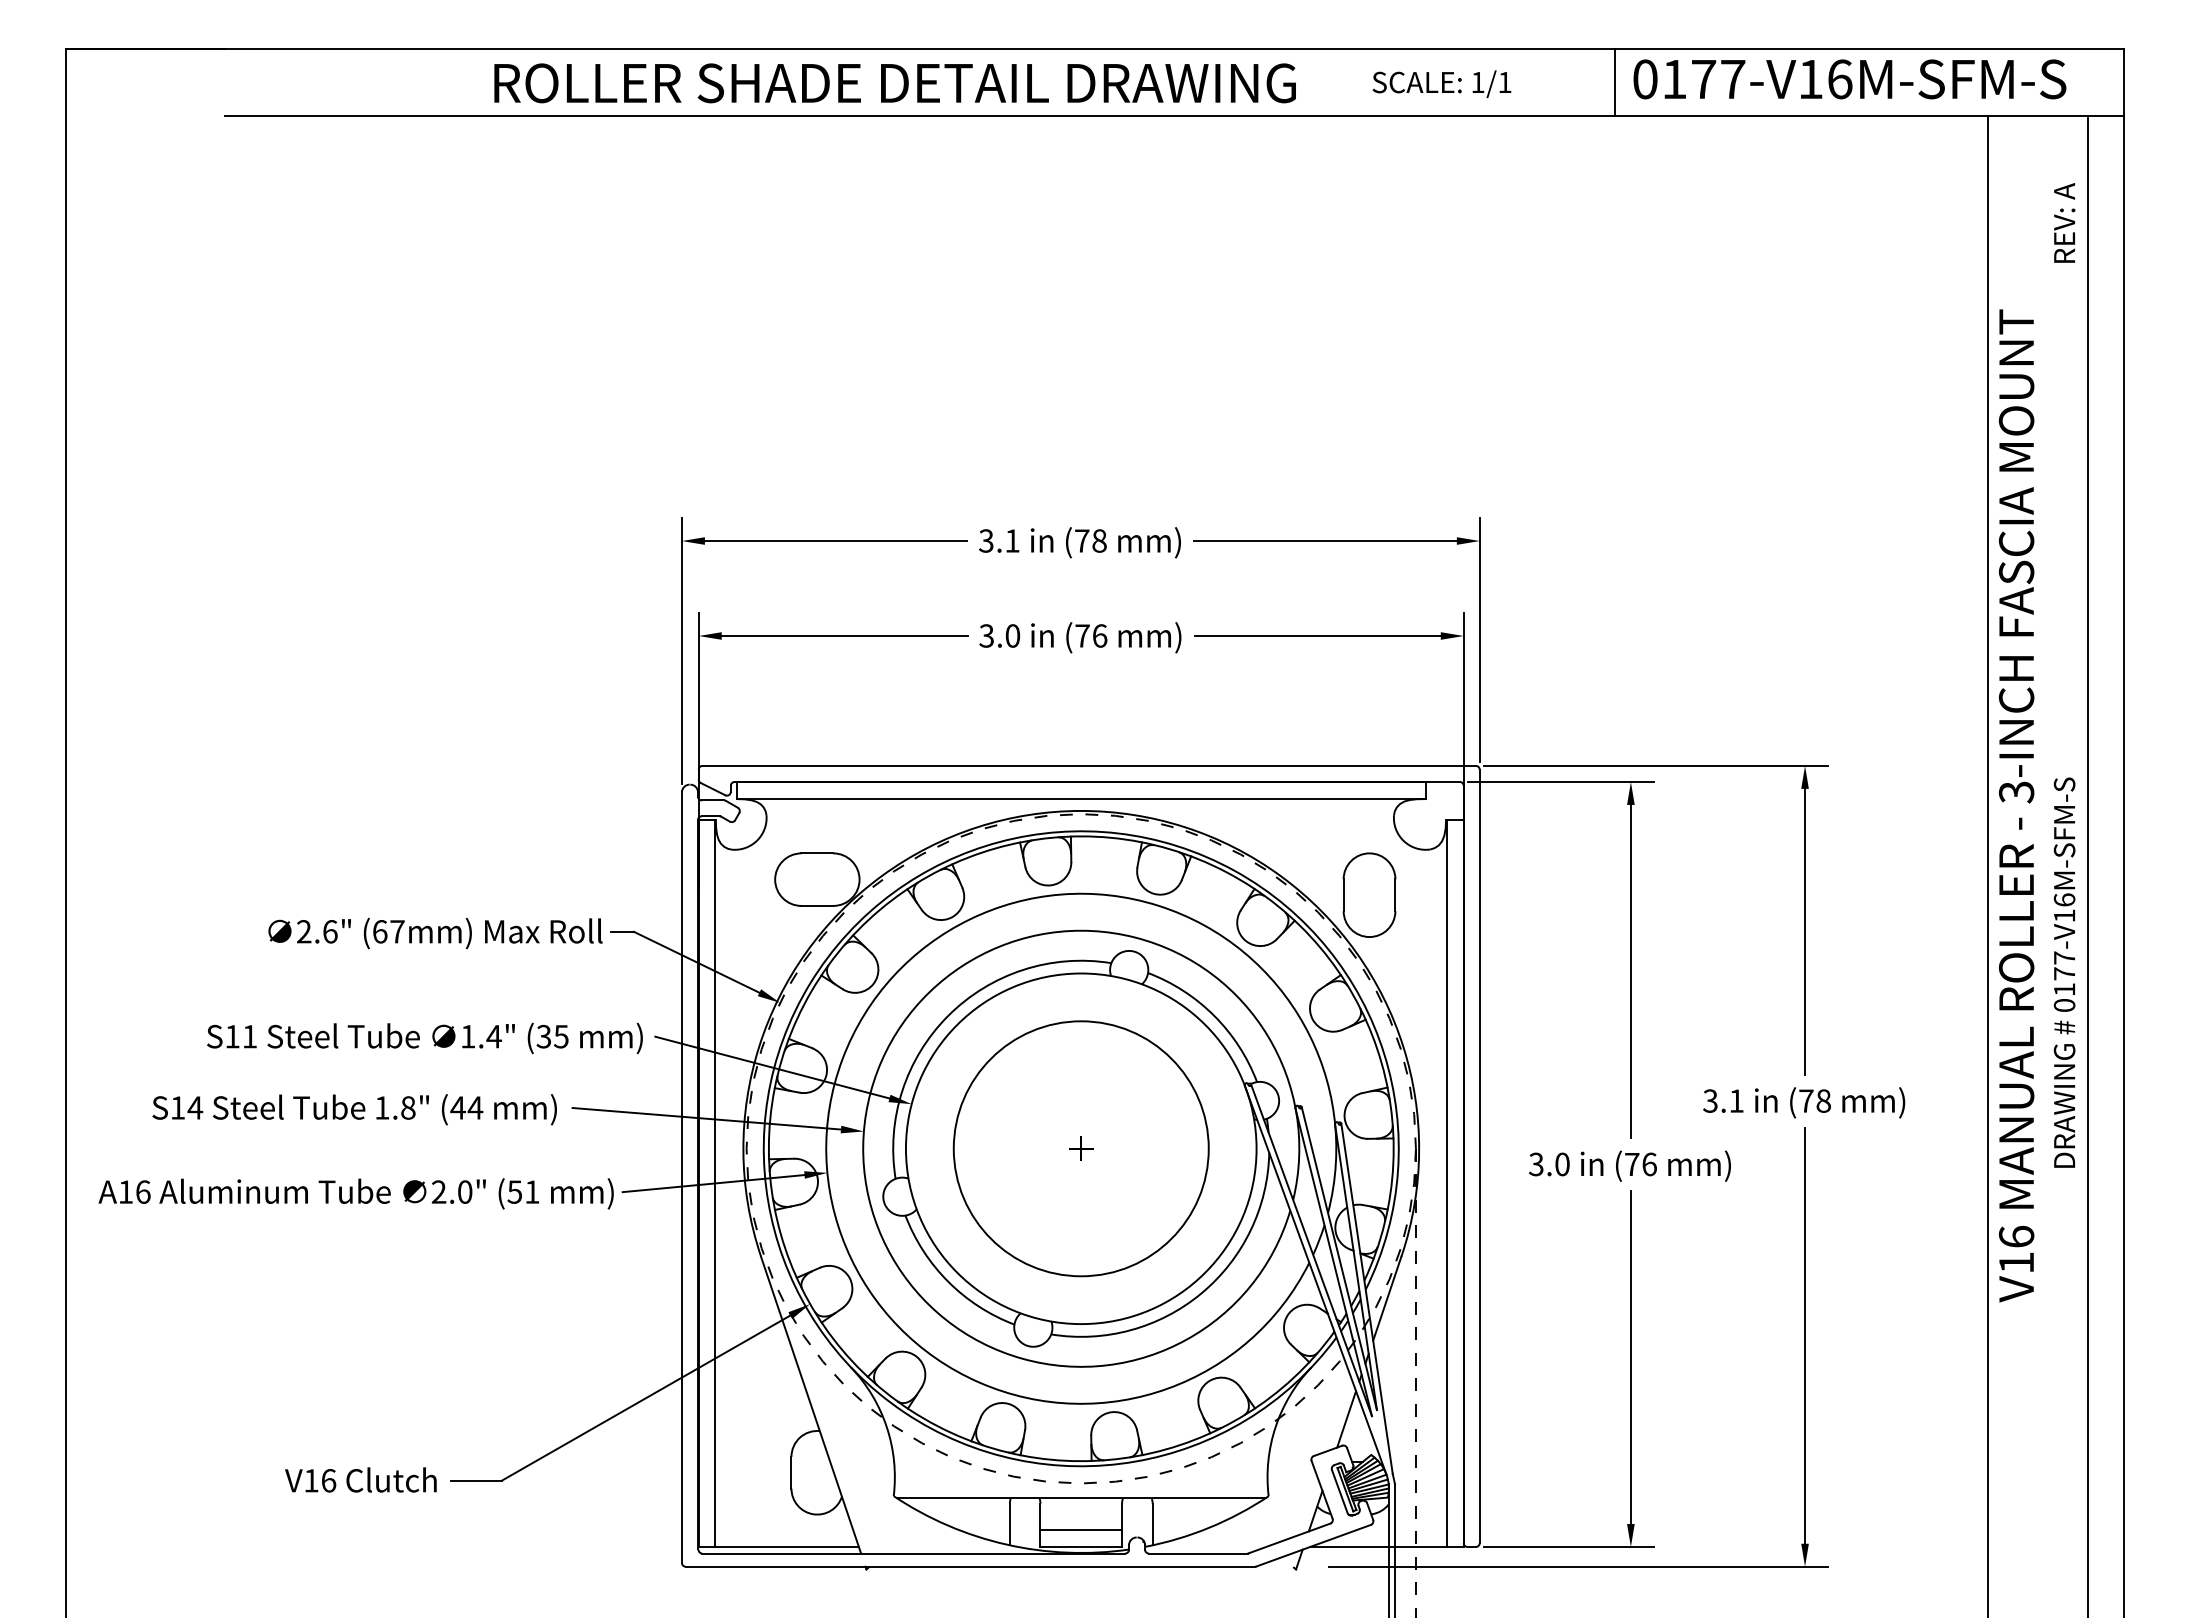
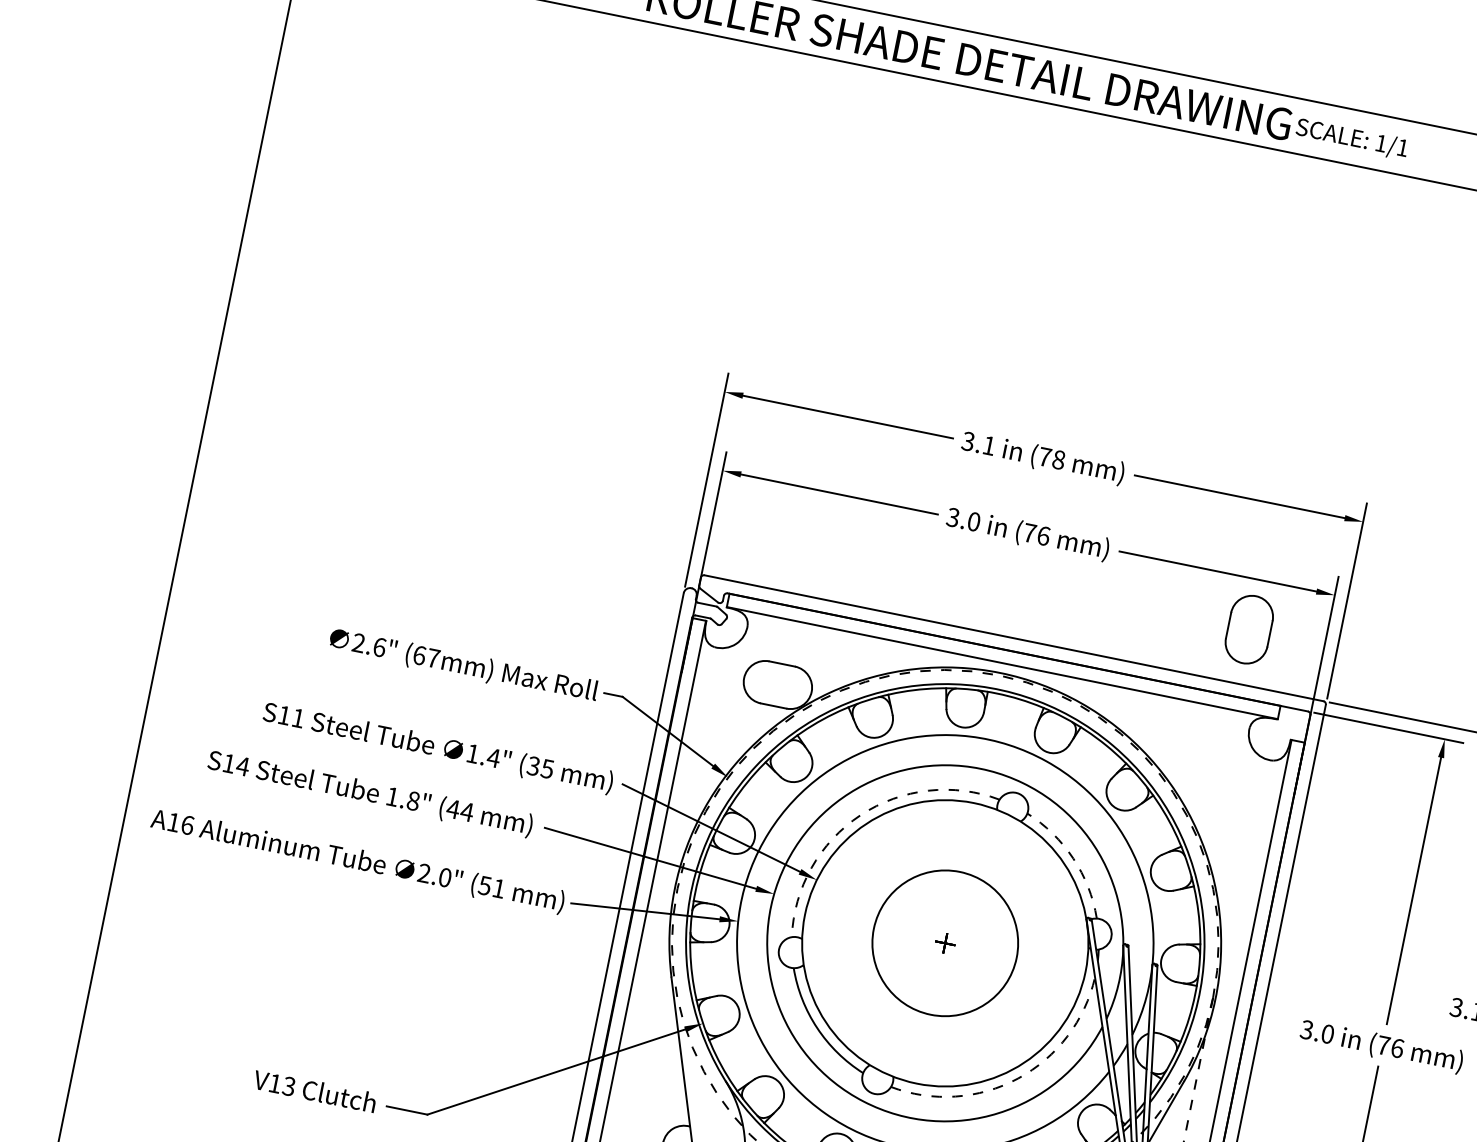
text: (1441, 84) -> (1351, 139), moved
part: (1369, 894) -> (1249, 629), moved
arc: (948, 1015) -> (860, 815), solid -> dashed
arc: (1214, 1015) -> (1073, 858), solid -> dashed
circle: (1080, 1148) -> (944, 942), size x0.7
arc: (1201, 1293) -> (1017, 1078), solid -> dashed
text: (328, 1480) -> (288, 1086), V16 -> V13

